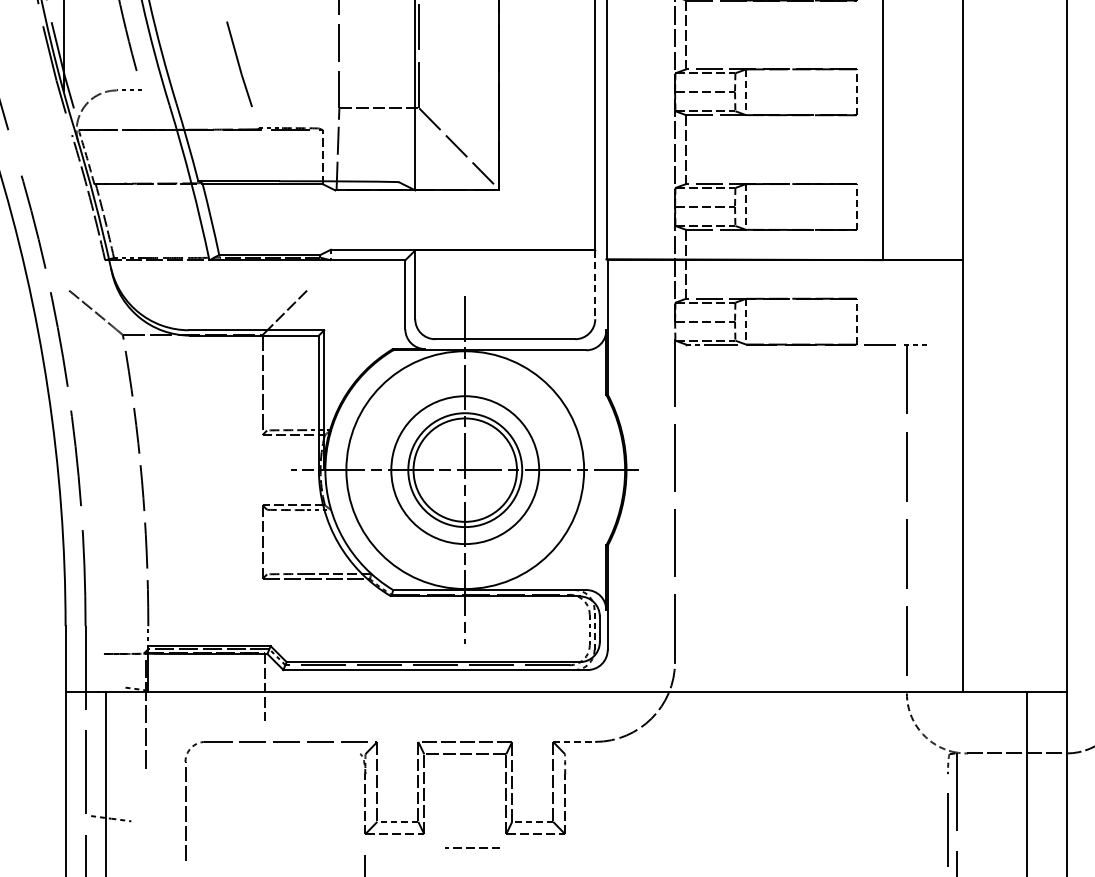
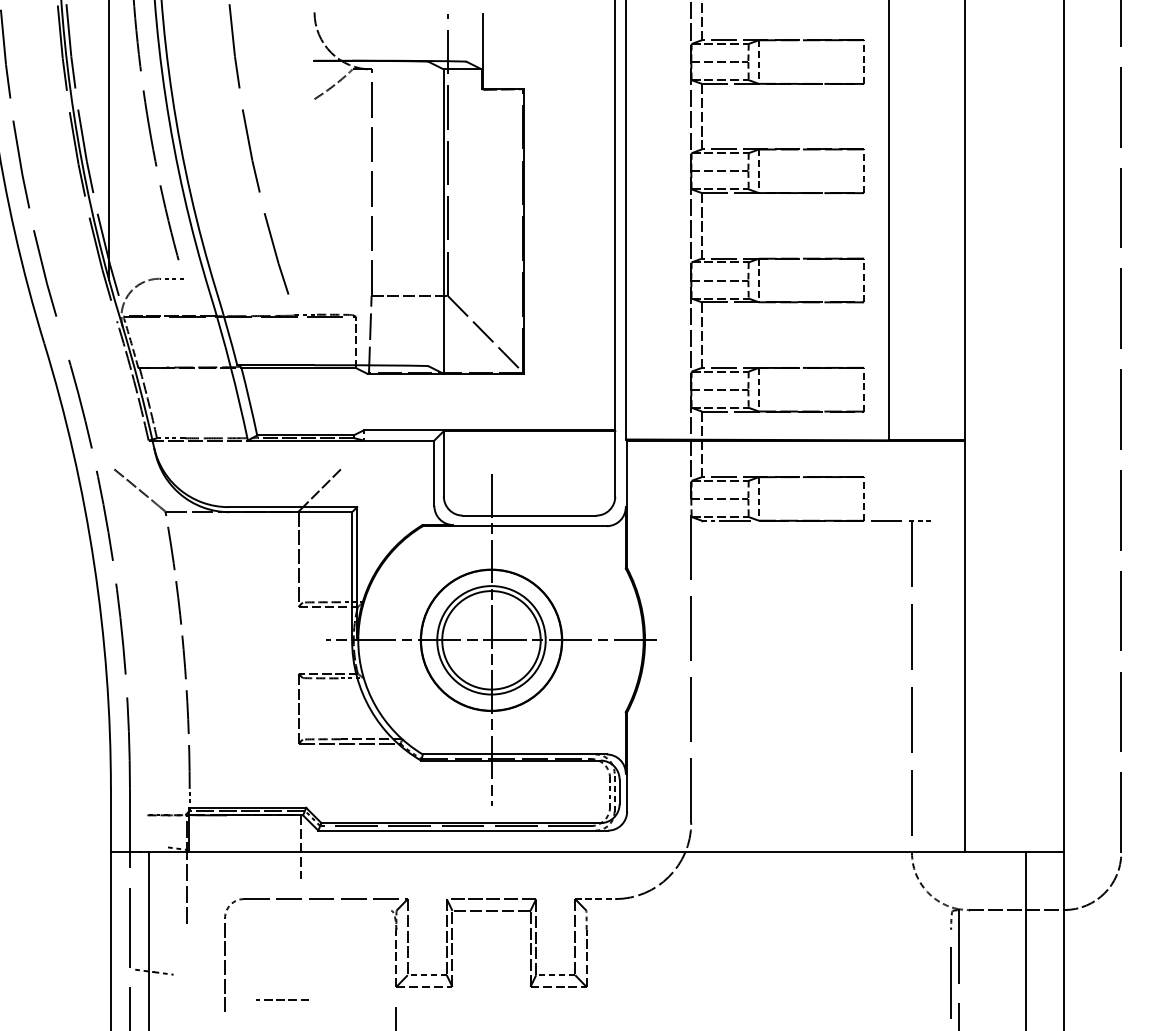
line: (595, 284) -> (615, 463), dashed -> solid
circle: (465, 470) -> (491, 640), size x0.62
line: (472, 847) -> (282, 999), moved

